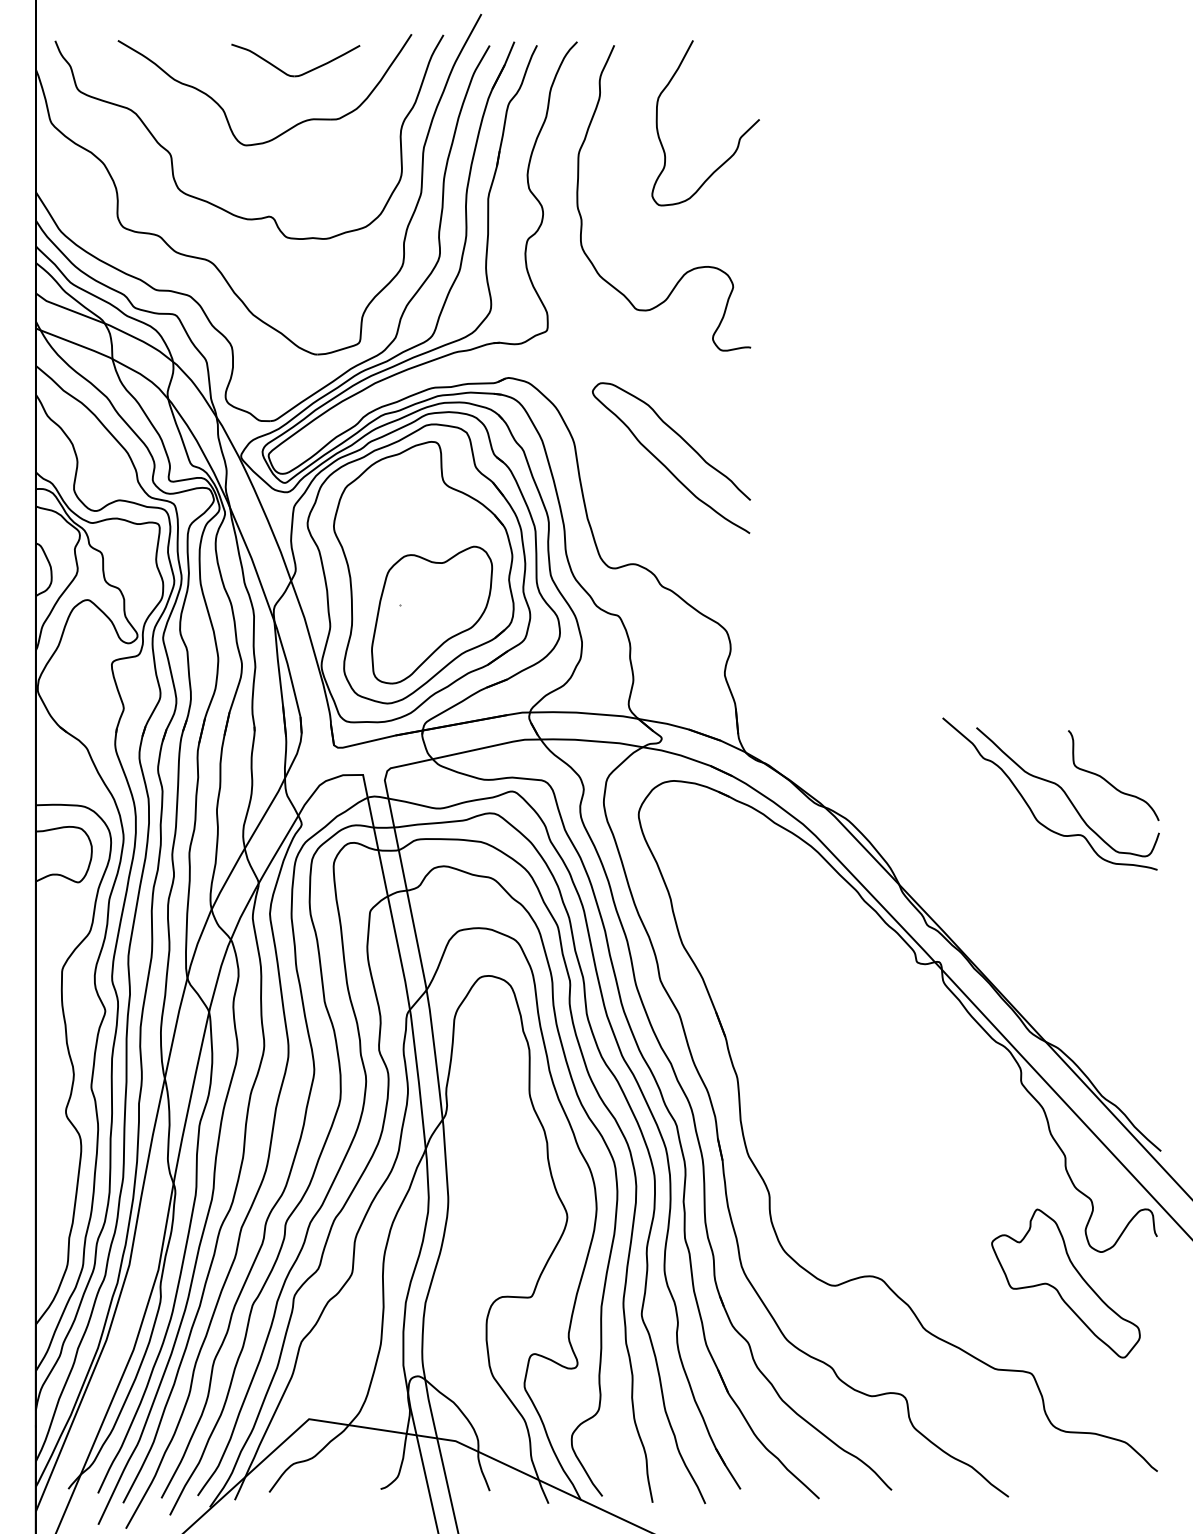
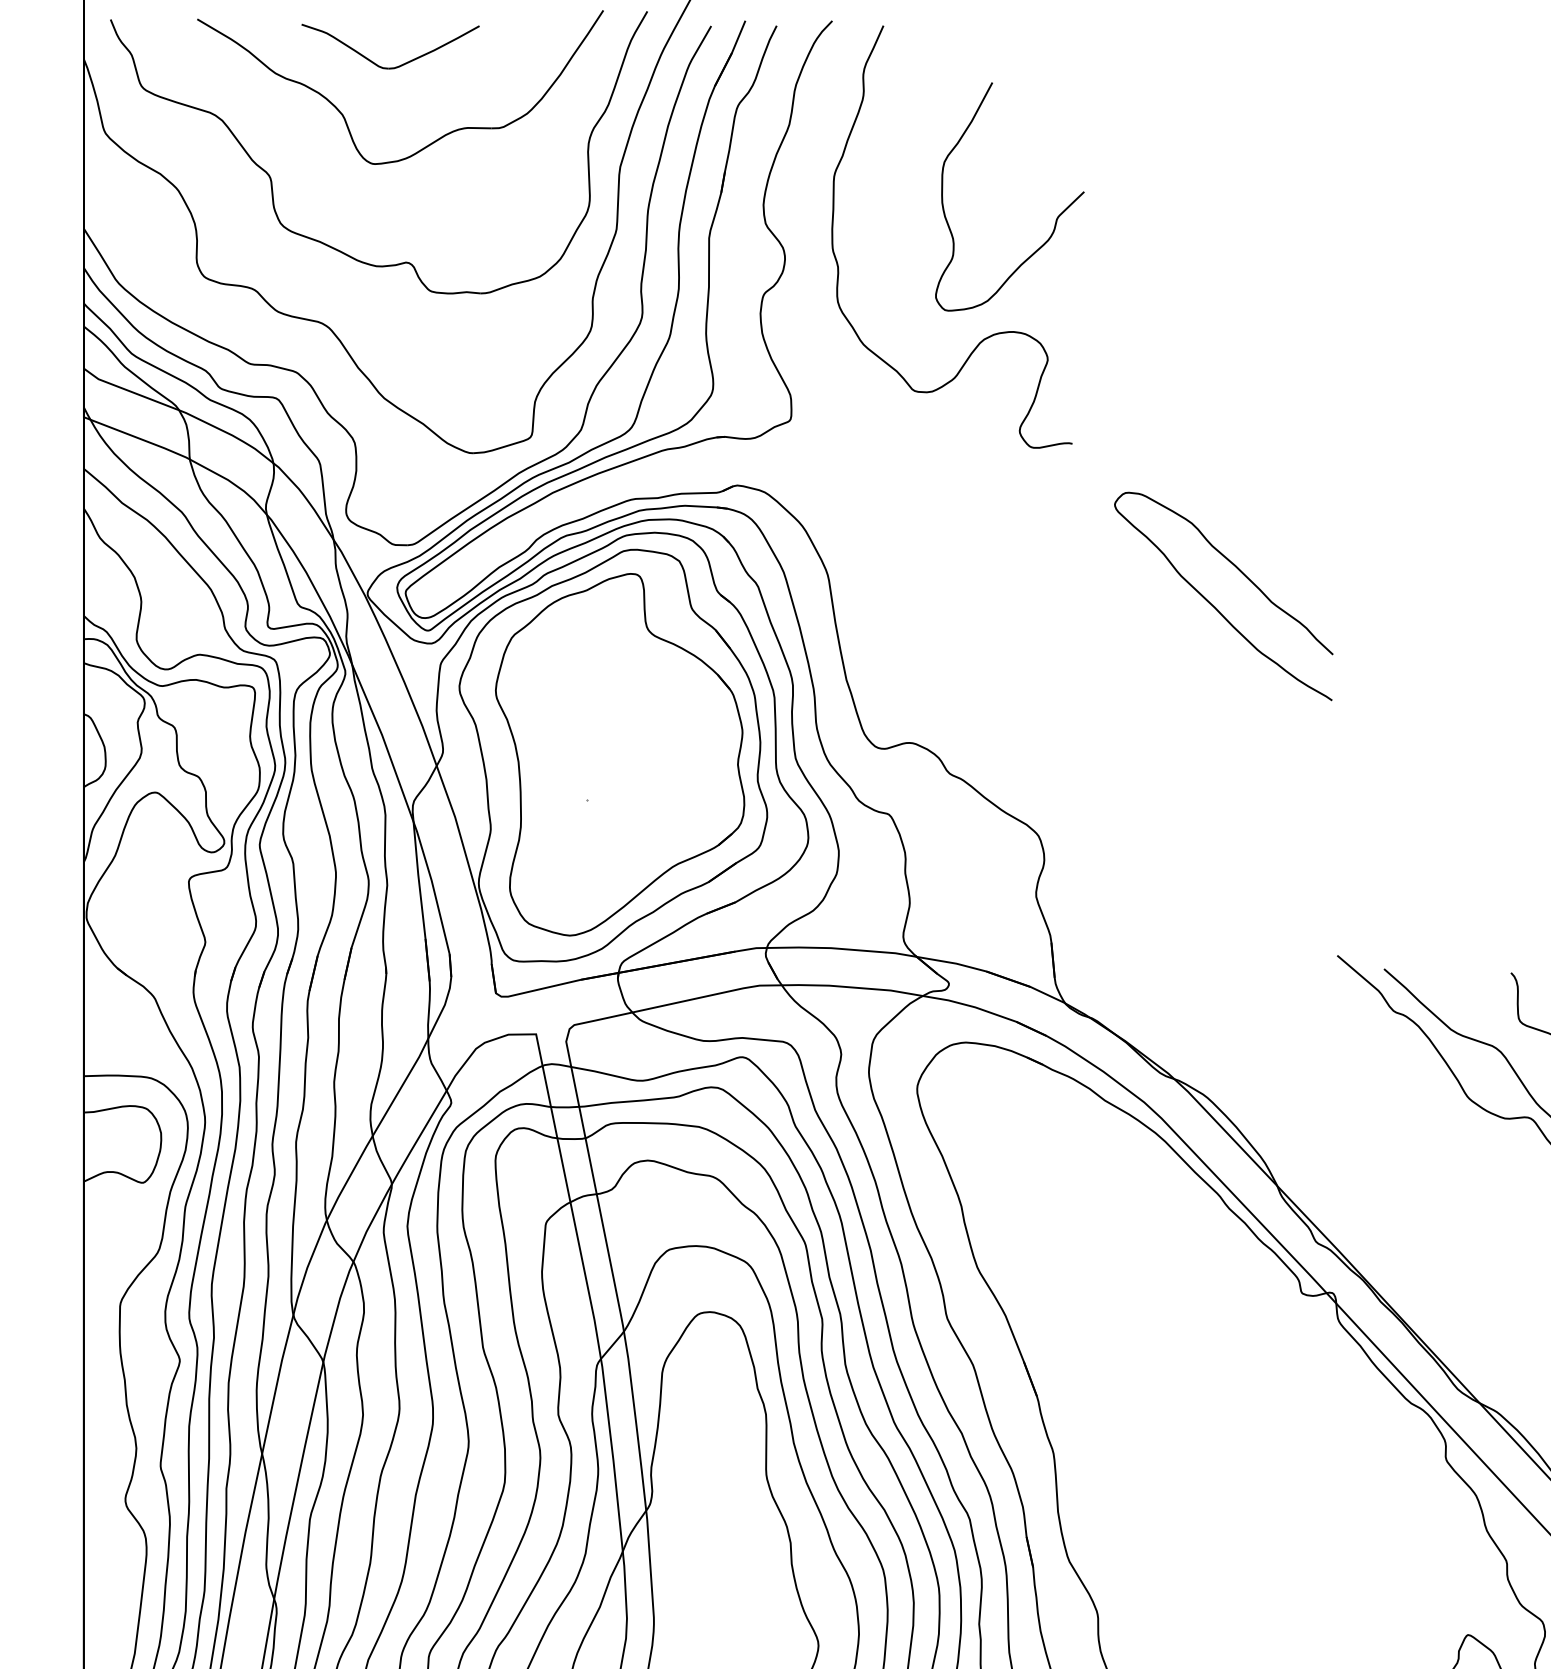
part: (299, 74) -> (395, 66), moved
curve: (738, 139) -> (1055, 219), moved
curve: (664, 464) -> (1214, 605), moved
part: (432, 614) -> (632, 812), removed

